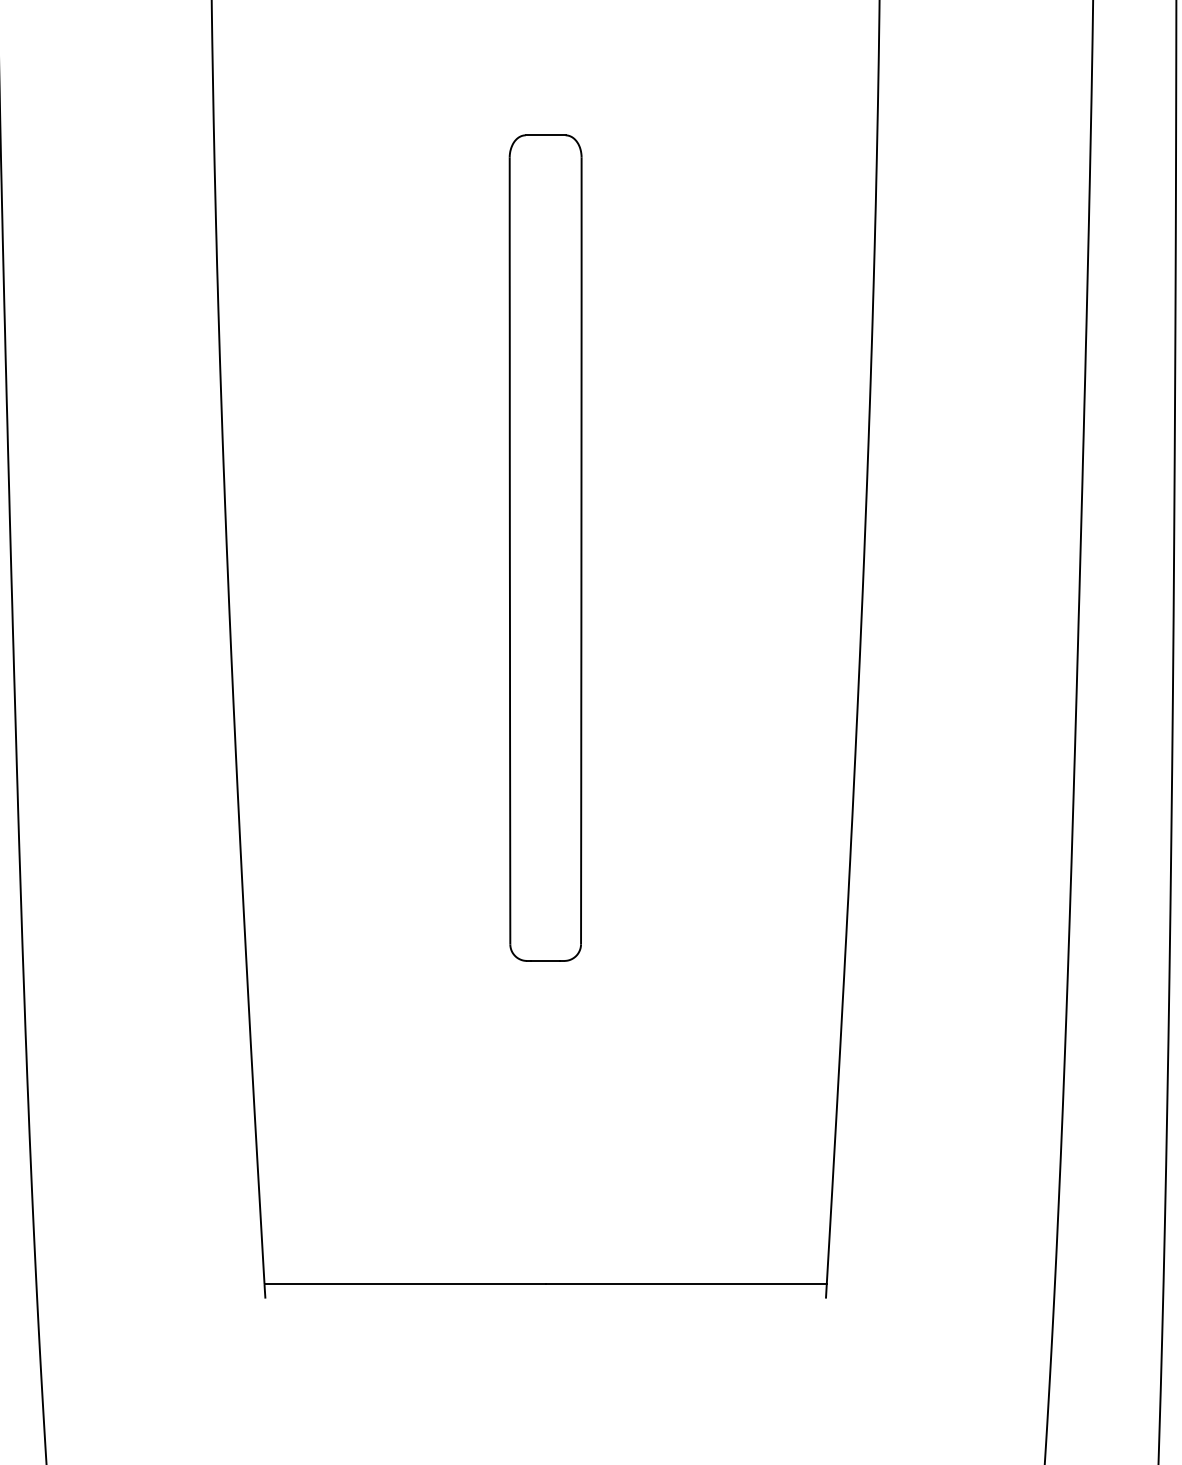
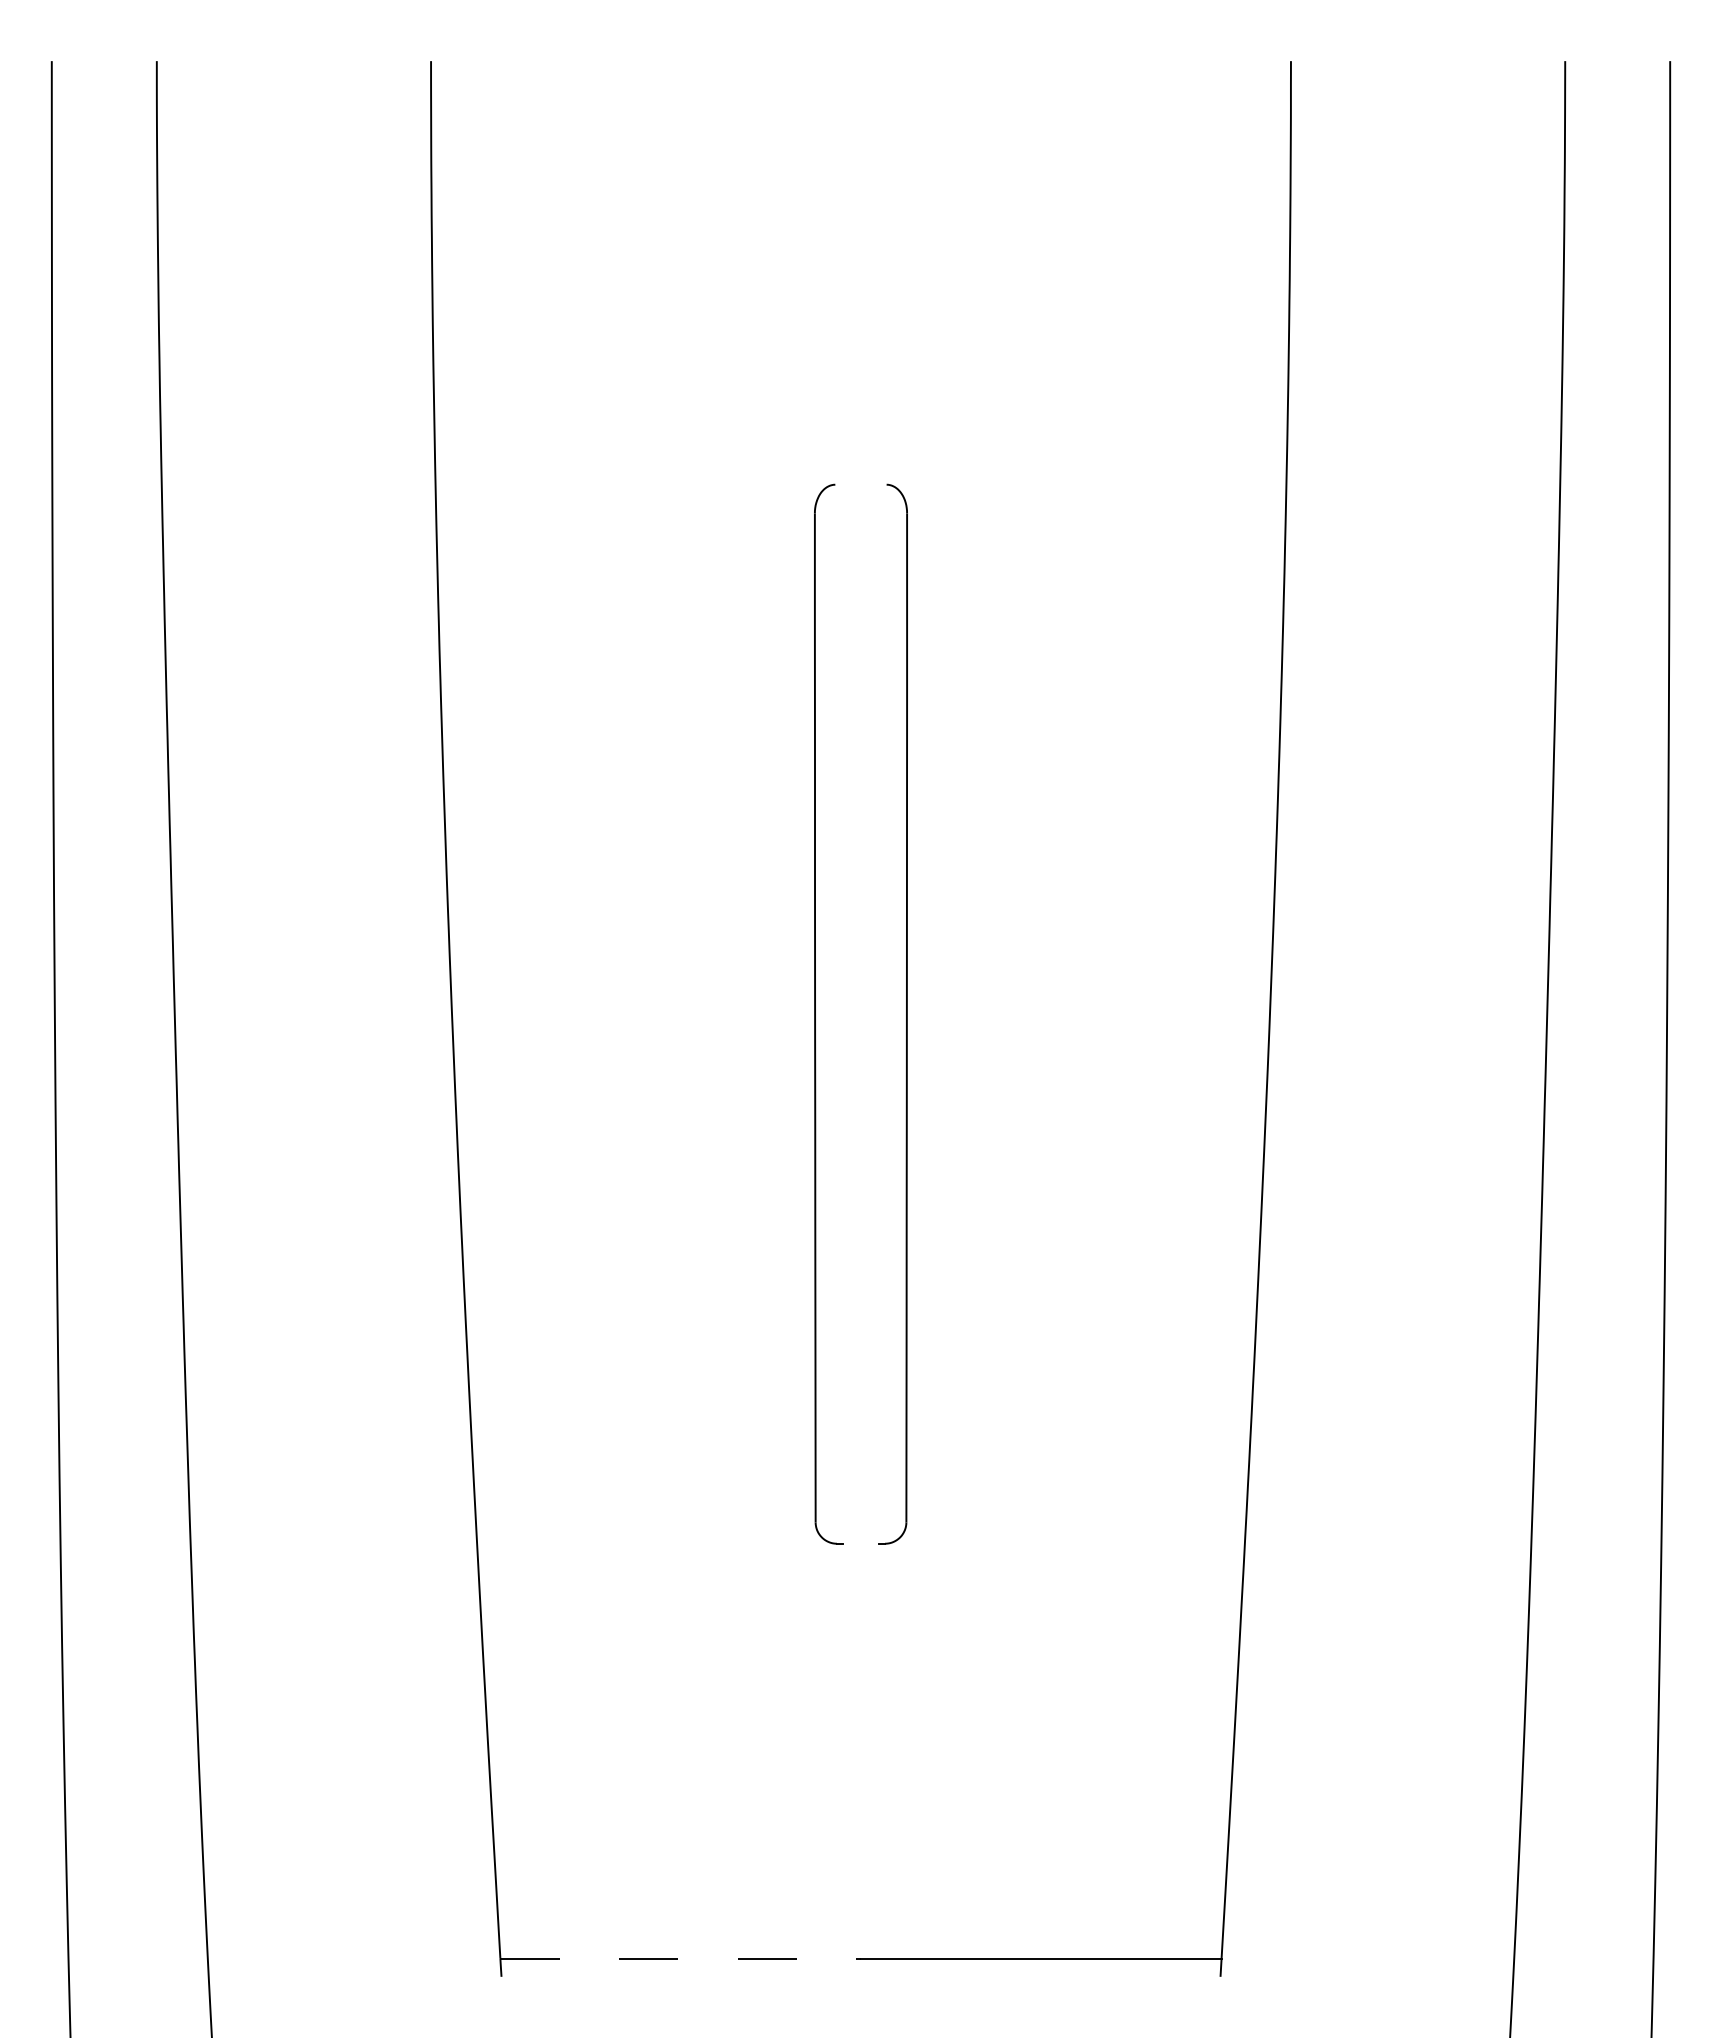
line: (545, 135) -> (860, 484), removed
line: (545, 960) -> (860, 1543), removed
line: (405, 1284) -> (681, 1958), solid -> dashed

